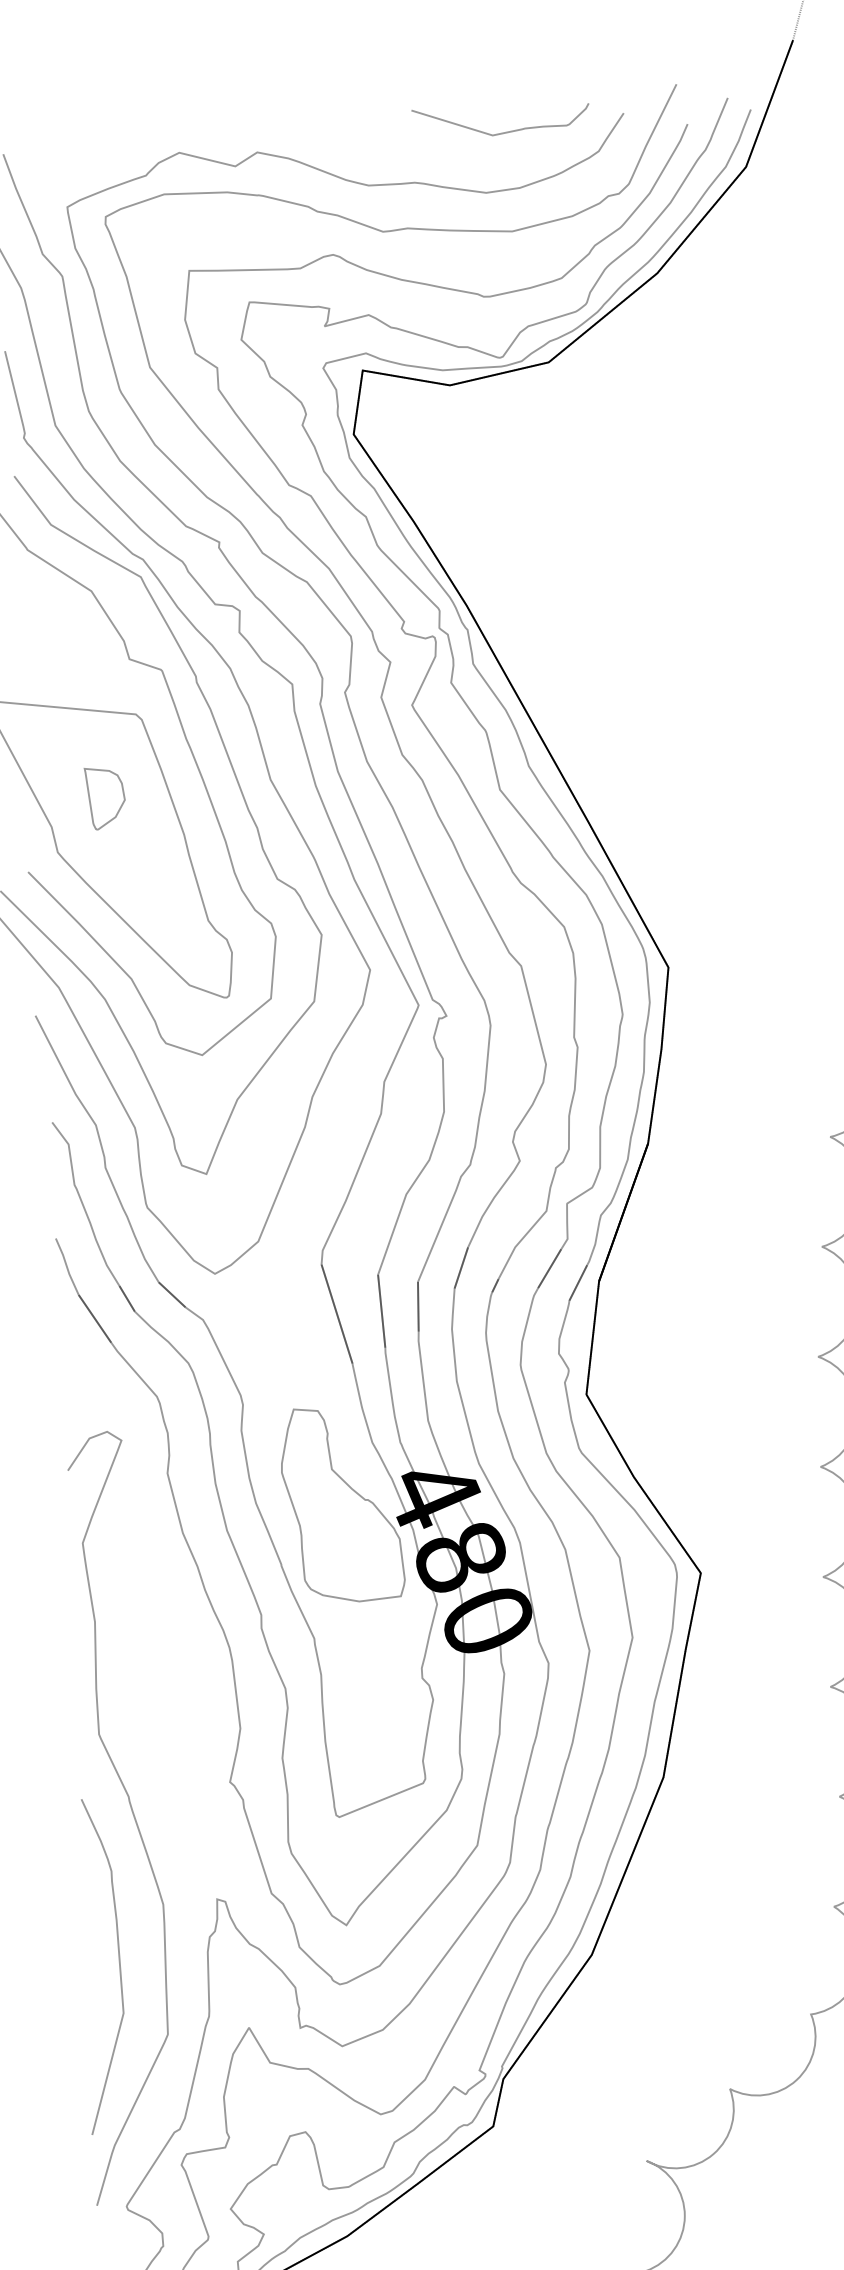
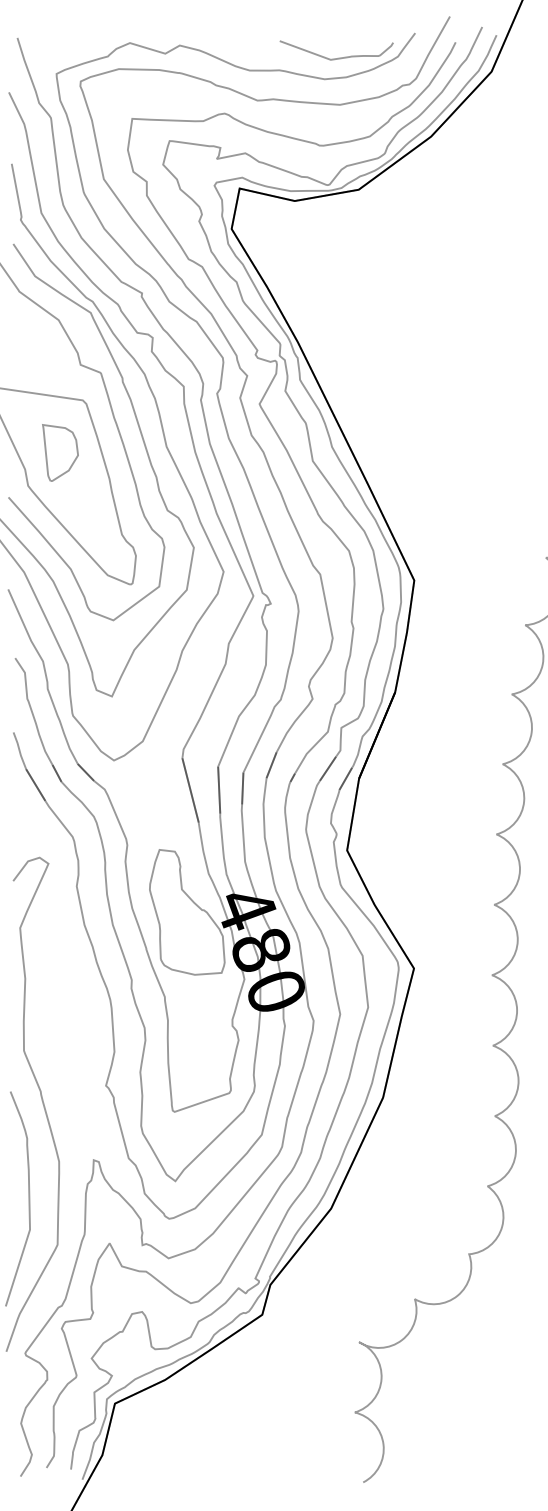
curve: (506, 131) -> (339, 57), moved
part: (105, 797) -> (60, 452), size x1.43

